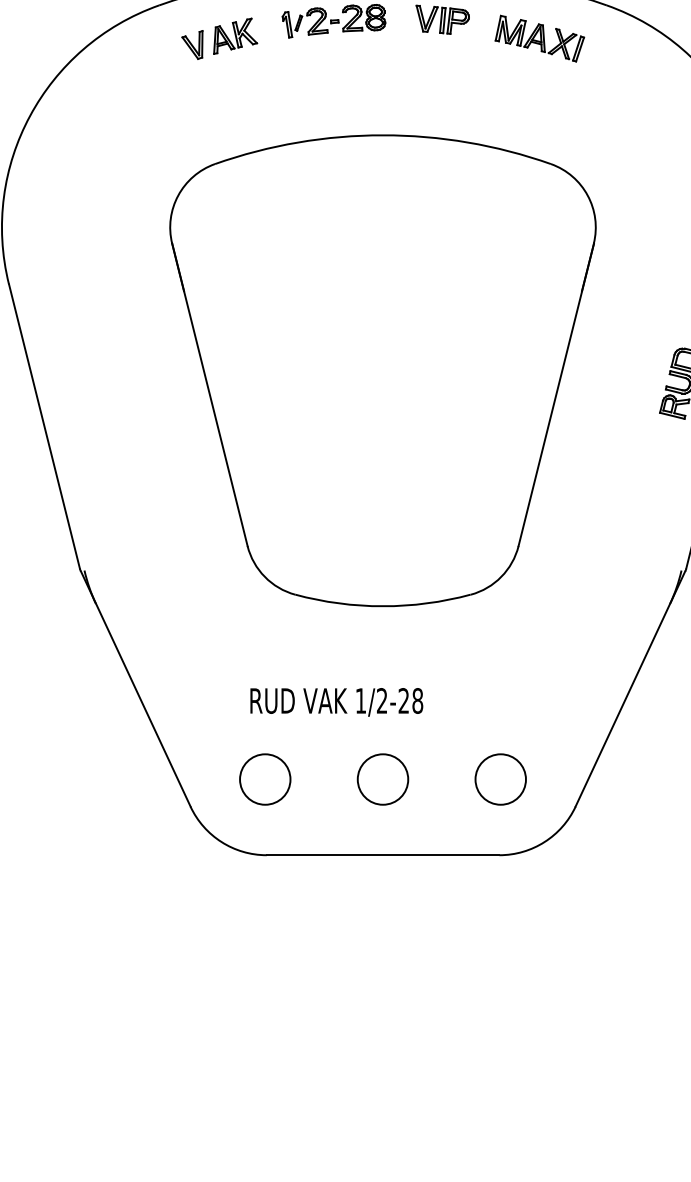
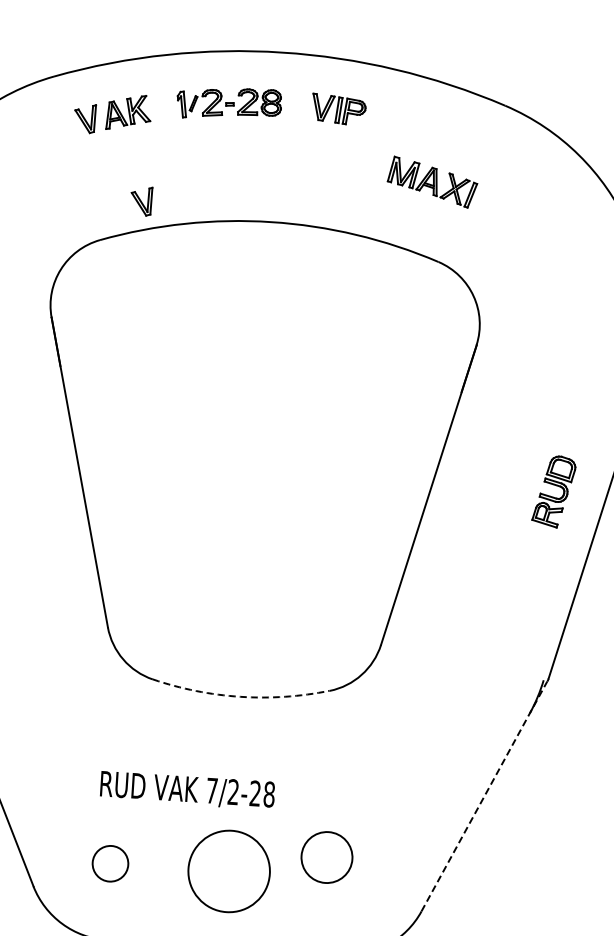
part: (539, 38) -> (432, 182), moved
part: (253, 122) -> (141, 200), added
arc: (383, 606) -> (240, 697), solid -> dashed
line: (630, 689) -> (484, 796), solid -> dashed
text: (360, 700) -> (211, 790), 1/2-28 -> 7/2-28
circle: (265, 779) -> (110, 863), size x0.7
circle: (382, 779) -> (228, 871), size x1.6
circle: (500, 779) -> (326, 857), moved

